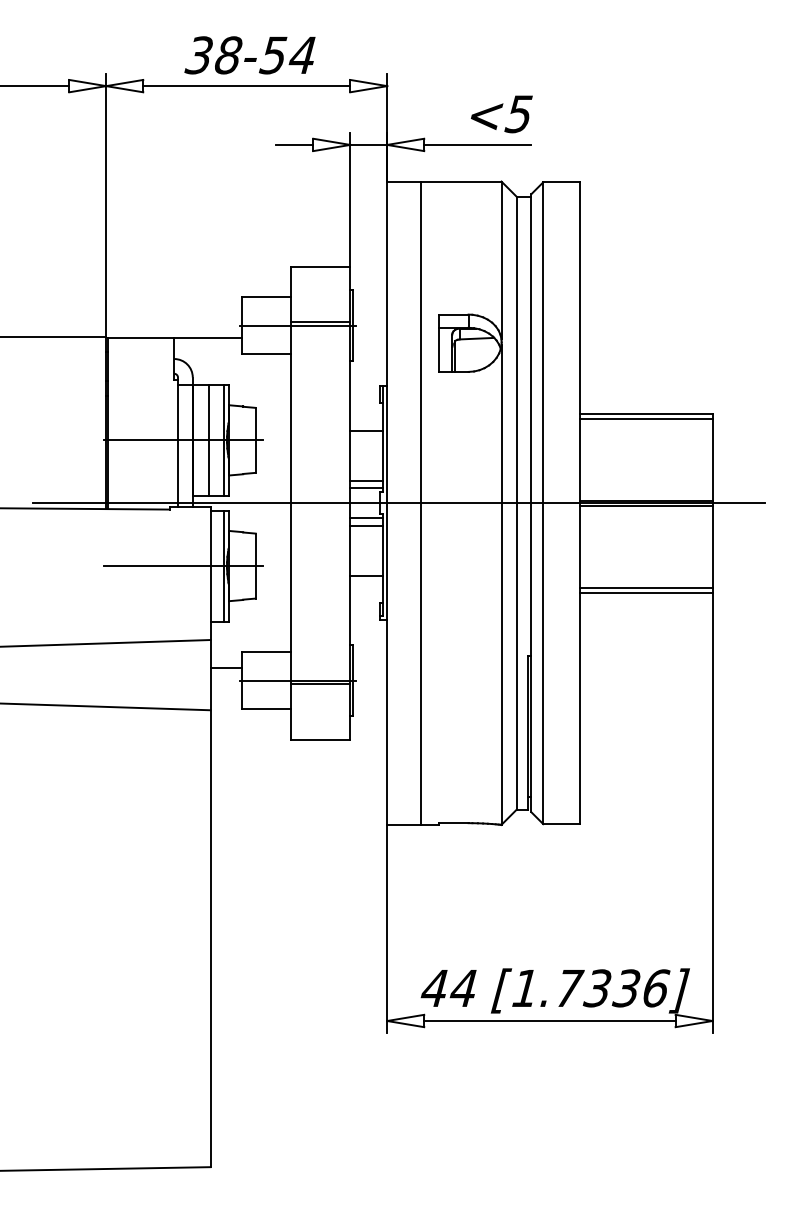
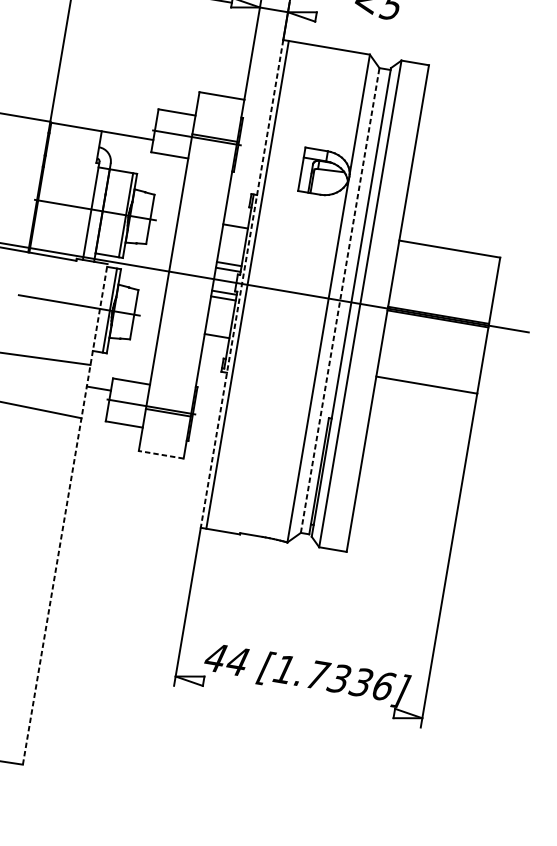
line: (477, 144) -> (356, 23), removed
line: (645, 418) -> (448, 252), removed
line: (208, 439) -> (114, 212), removed
line: (420, 502) -> (247, 284), moved
line: (516, 502) -> (340, 299), solid -> dashed
line: (387, 503) -> (242, 284), solid -> dashed
line: (645, 587) -> (427, 380), removed
line: (320, 739) -> (161, 454), solid -> dashed
line: (210, 836) -> (65, 513), solid -> dashed
line: (549, 1021) -> (298, 697), removed

